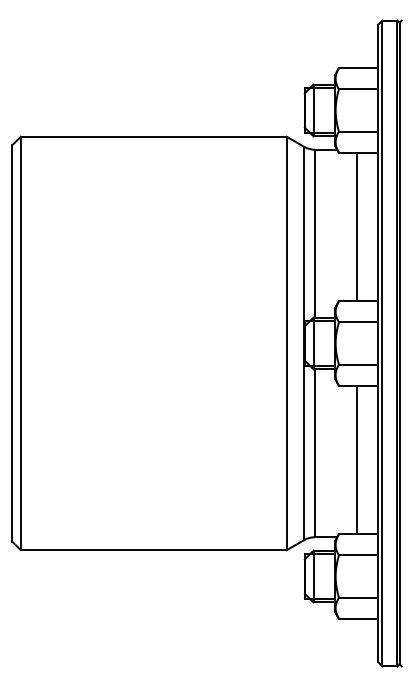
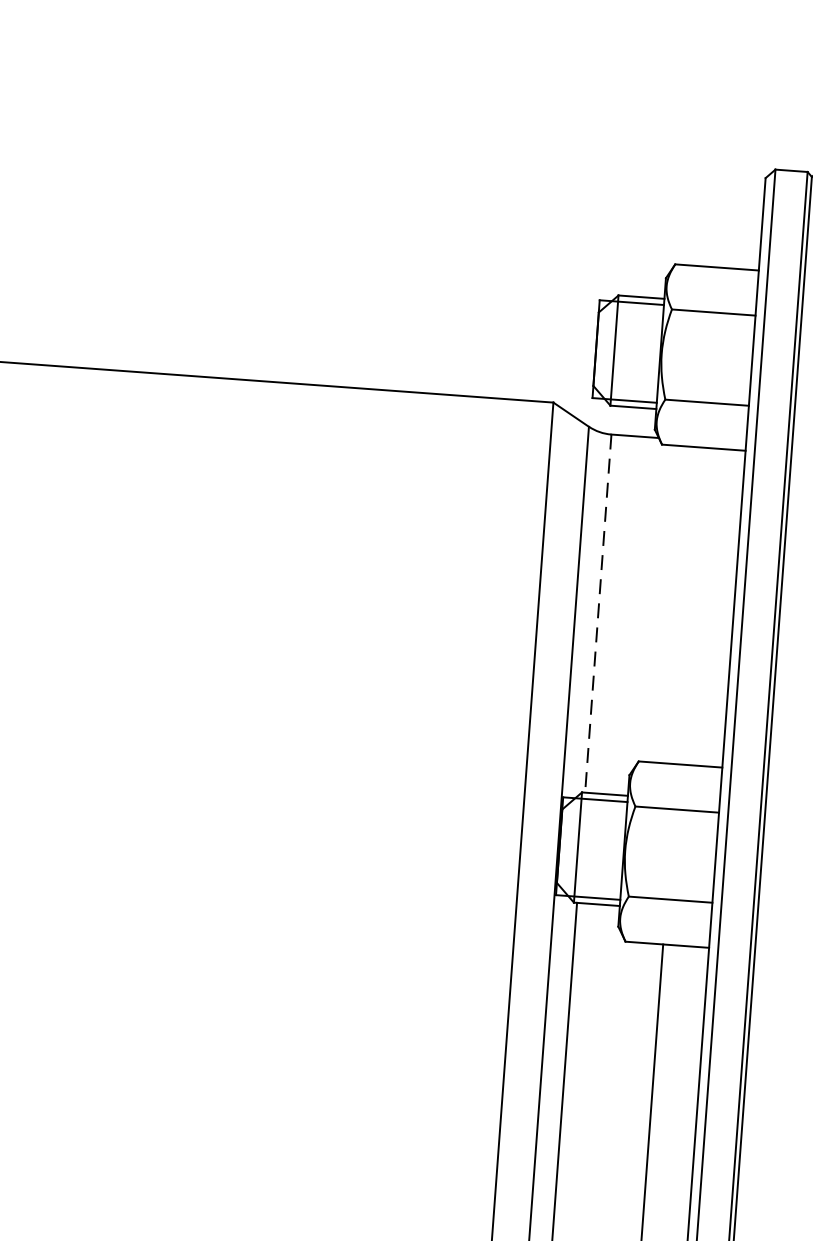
line: (356, 226) -> (687, 604), removed
line: (314, 233) -> (597, 613), solid -> dashed

